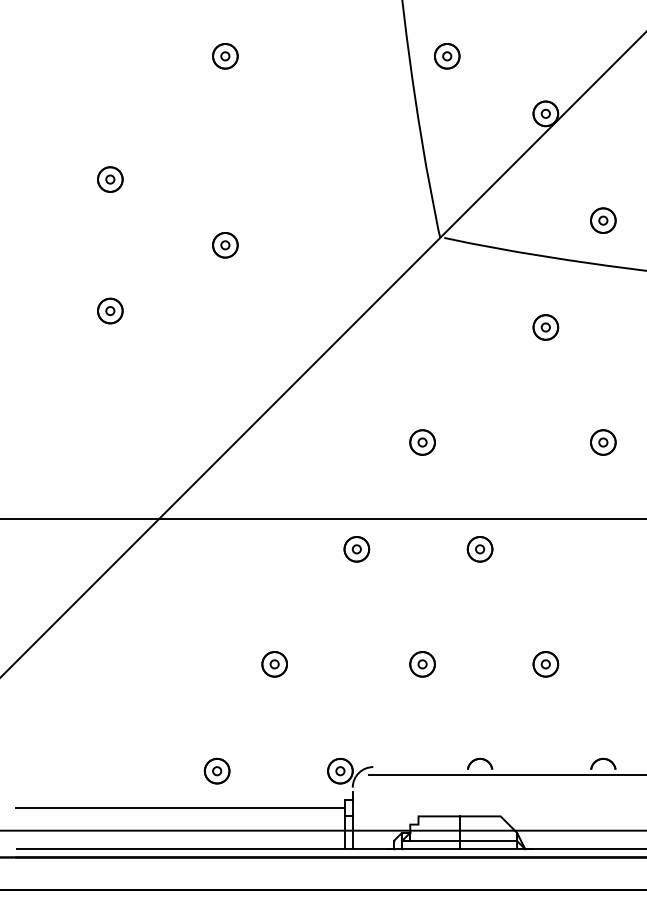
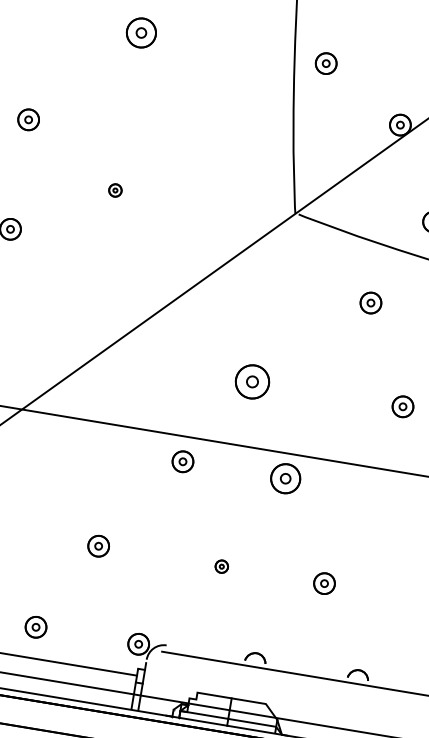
part: (225, 56) -> (141, 33), size x1.4
part: (225, 245) -> (115, 190), size x0.6
part: (422, 442) -> (252, 381), size x1.6
part: (479, 549) -> (285, 478), size x1.4
part: (422, 664) -> (221, 566), size x0.6

